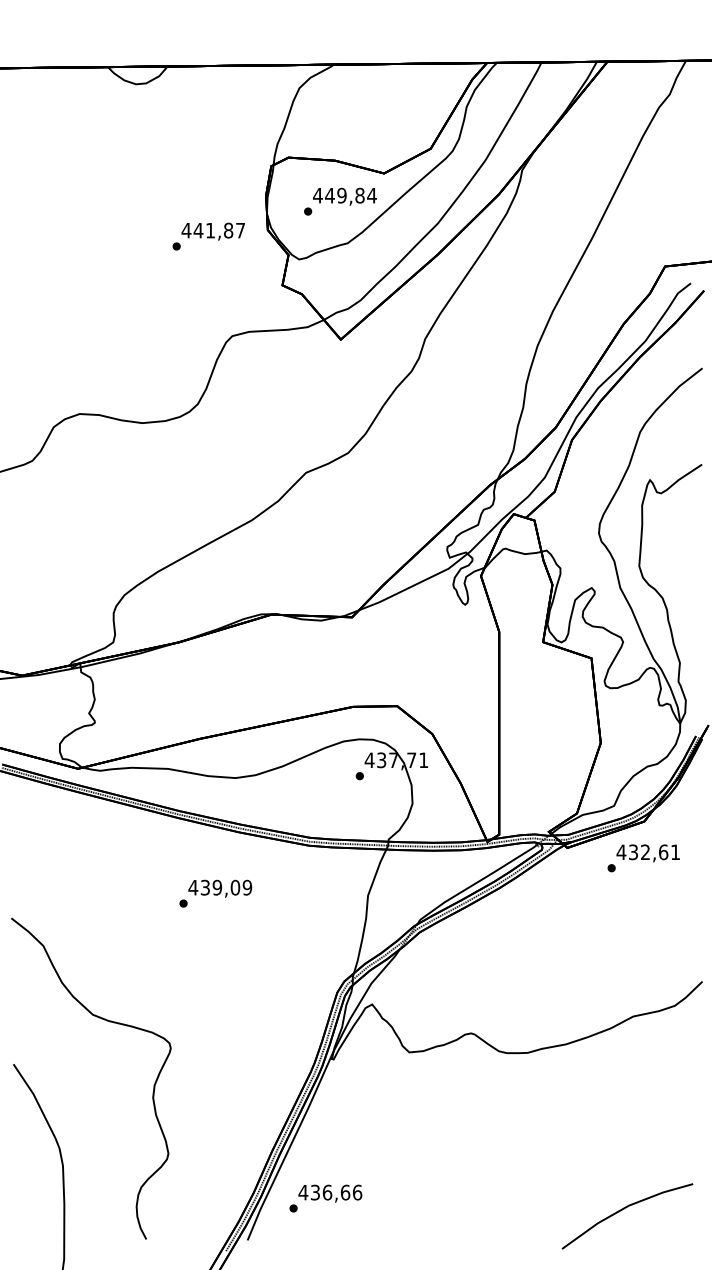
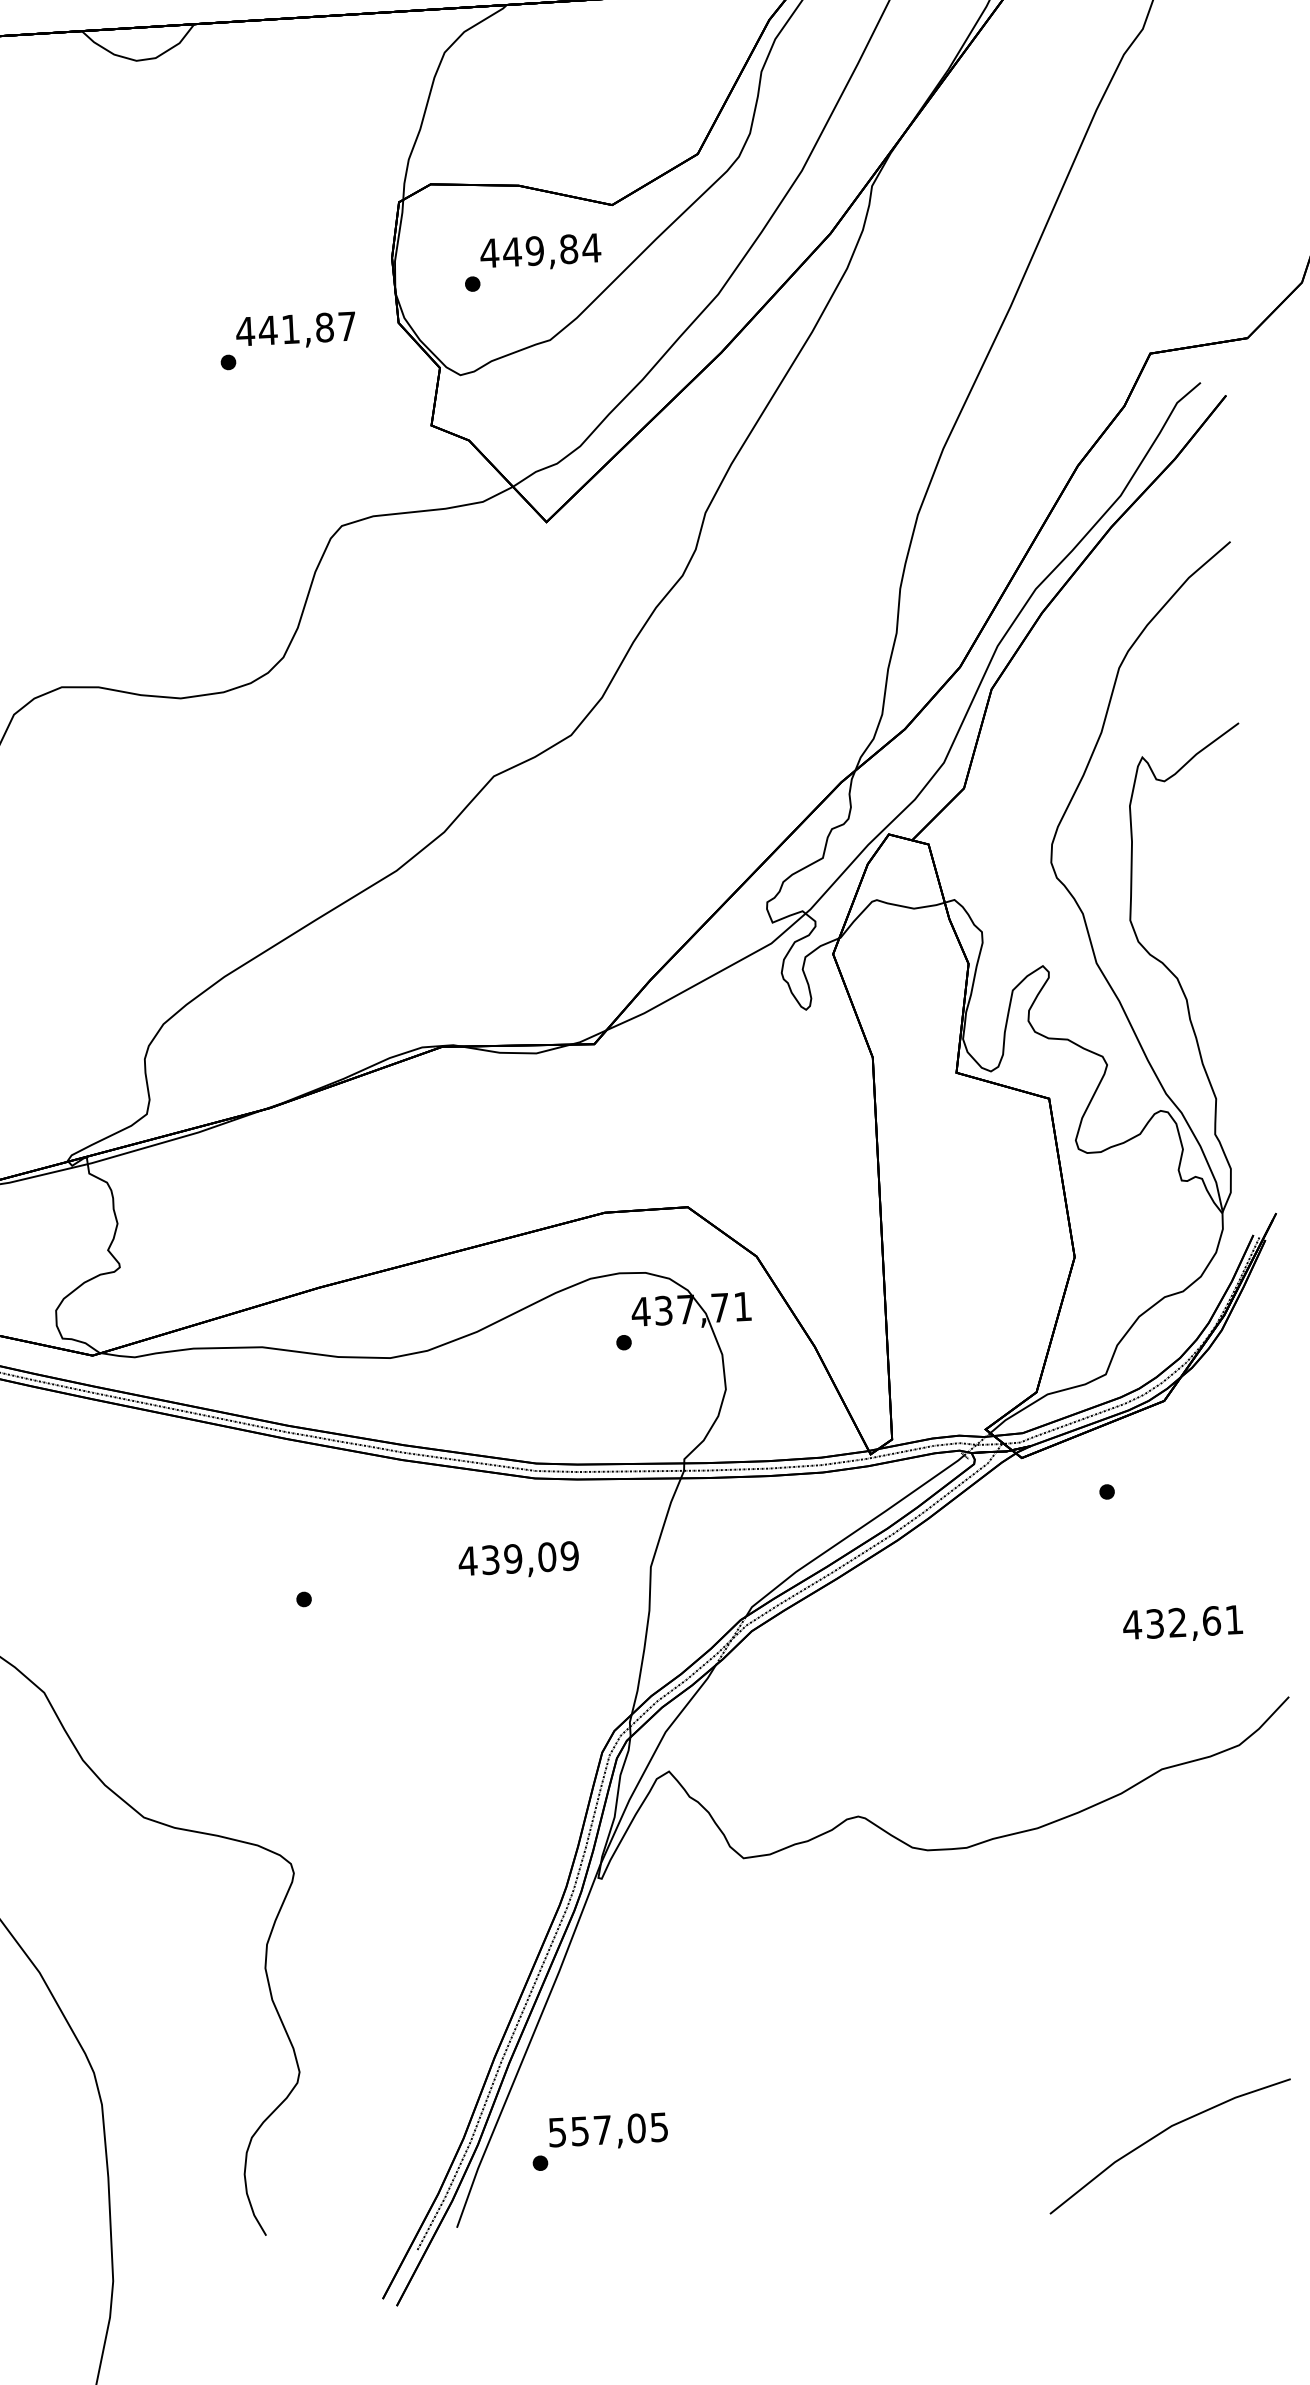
text: (647, 853) -> (1181, 1624), moved
text: (220, 888) -> (519, 1560), moved
text: (330, 1192) -> (608, 2129), 436,66 -> 557,05

